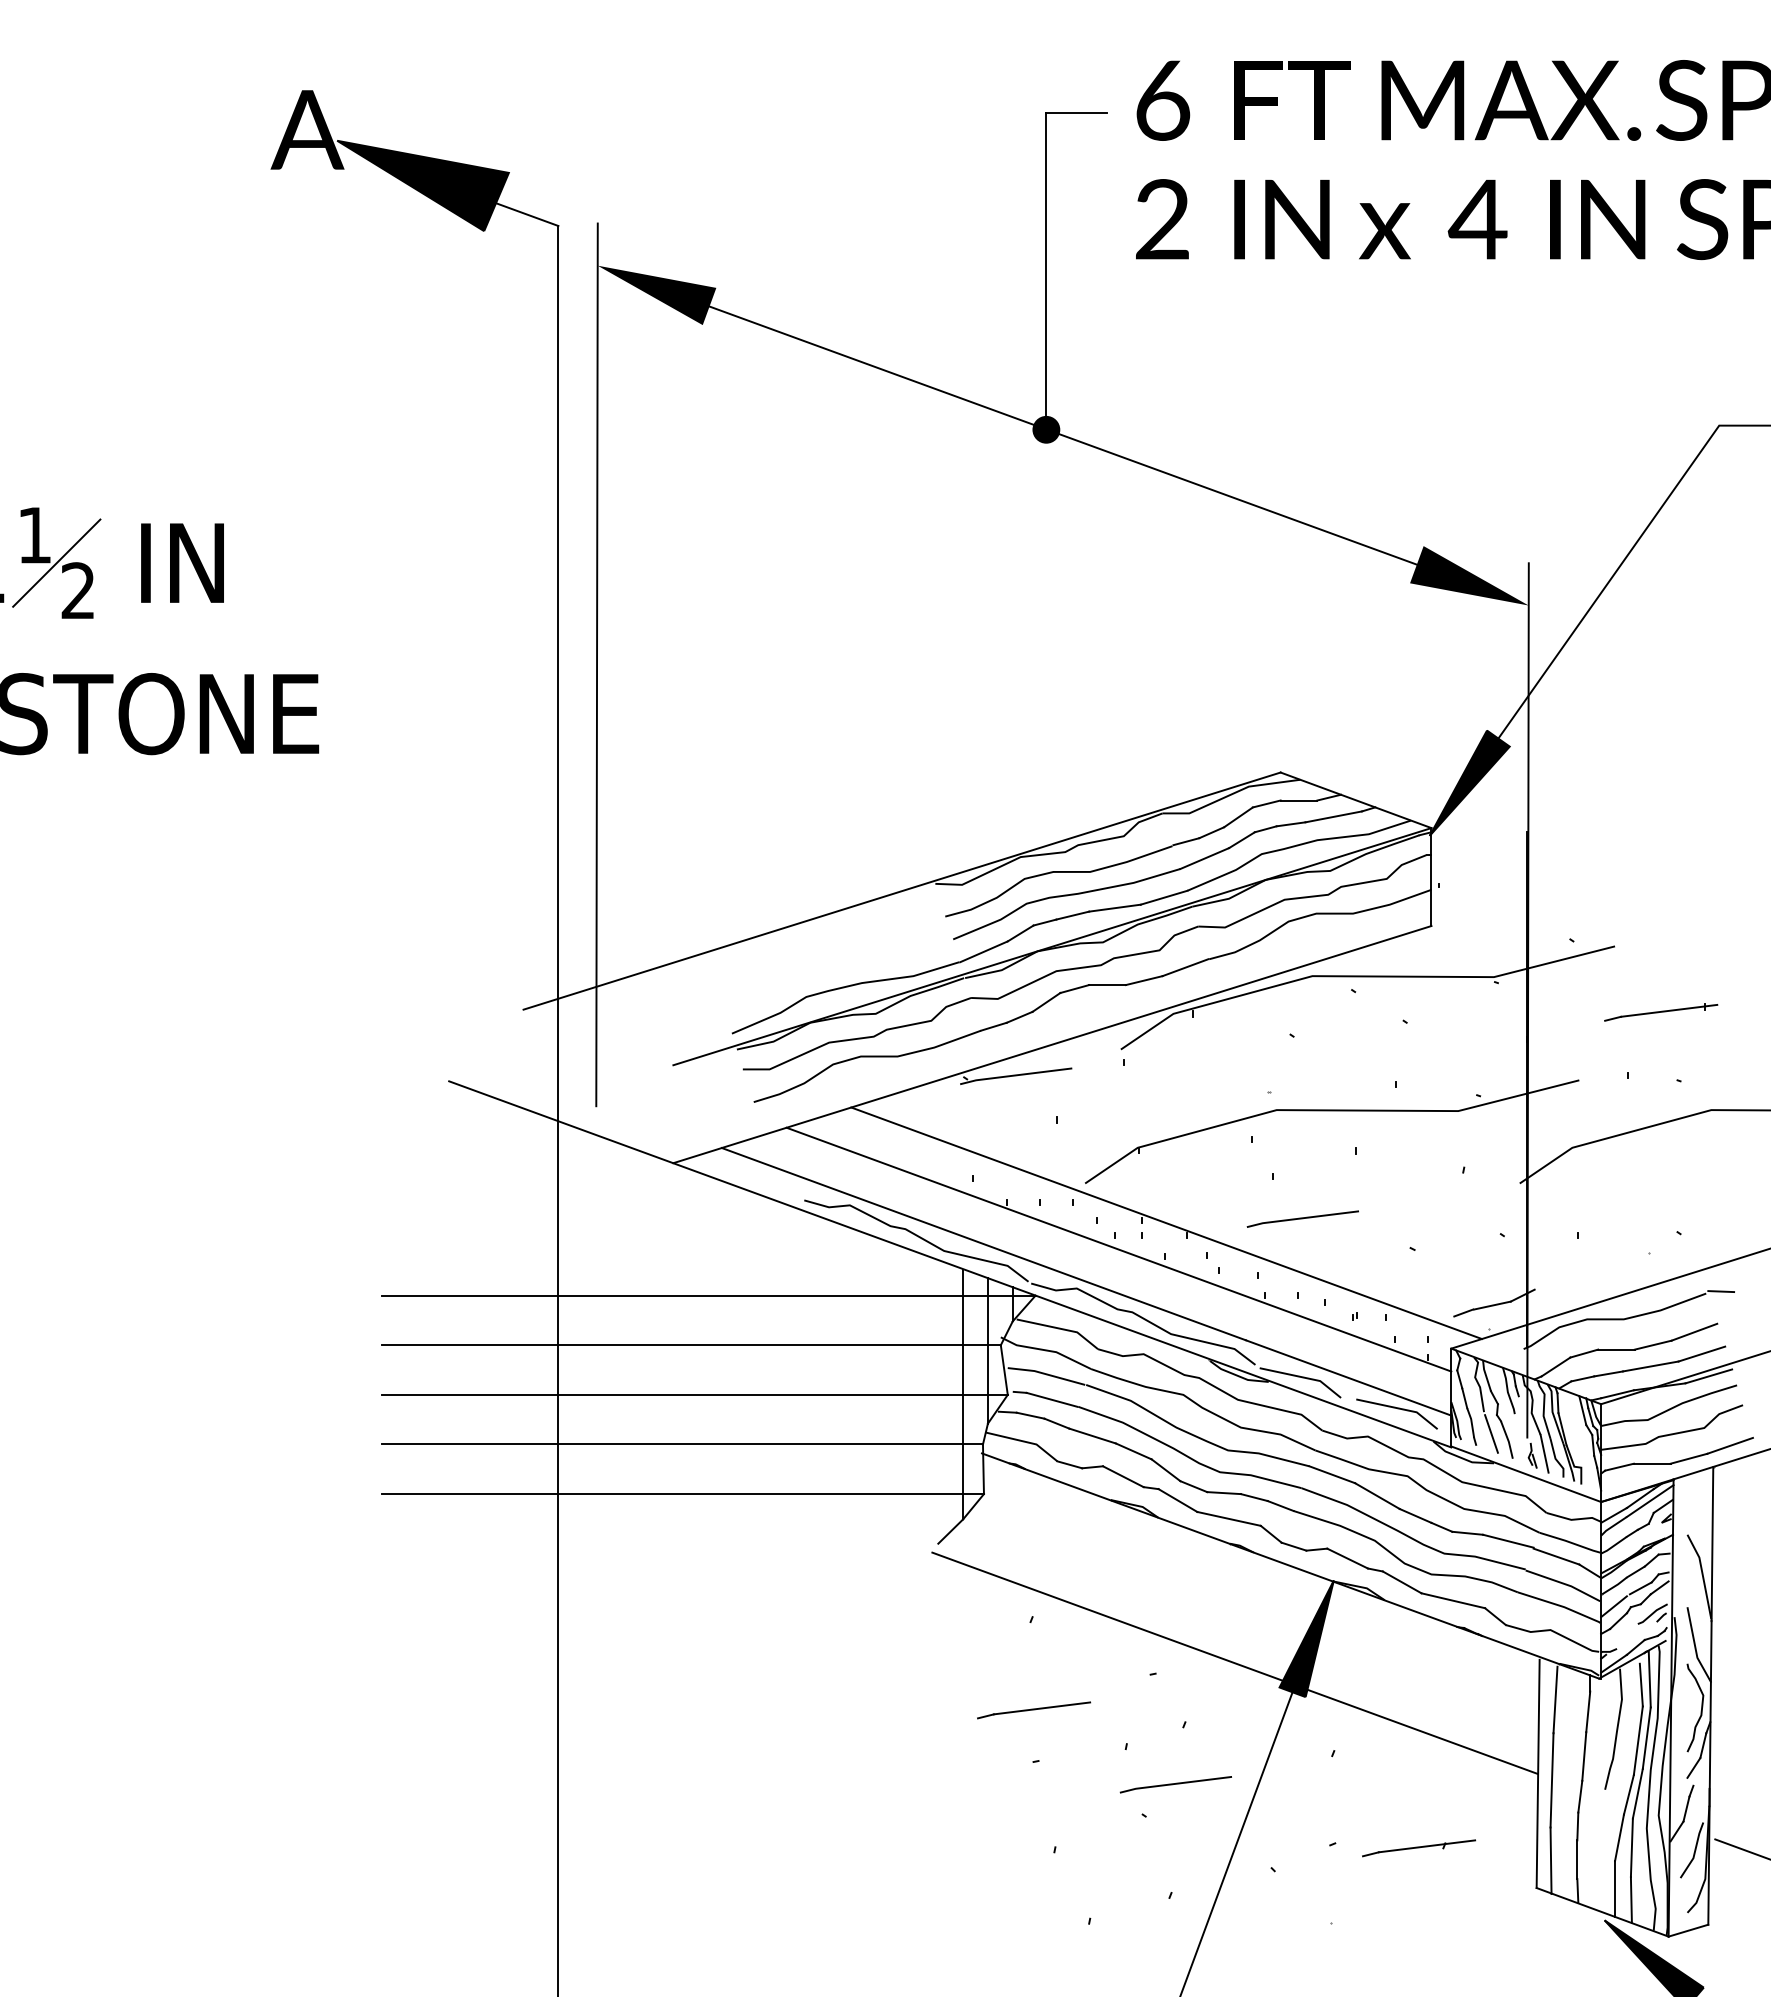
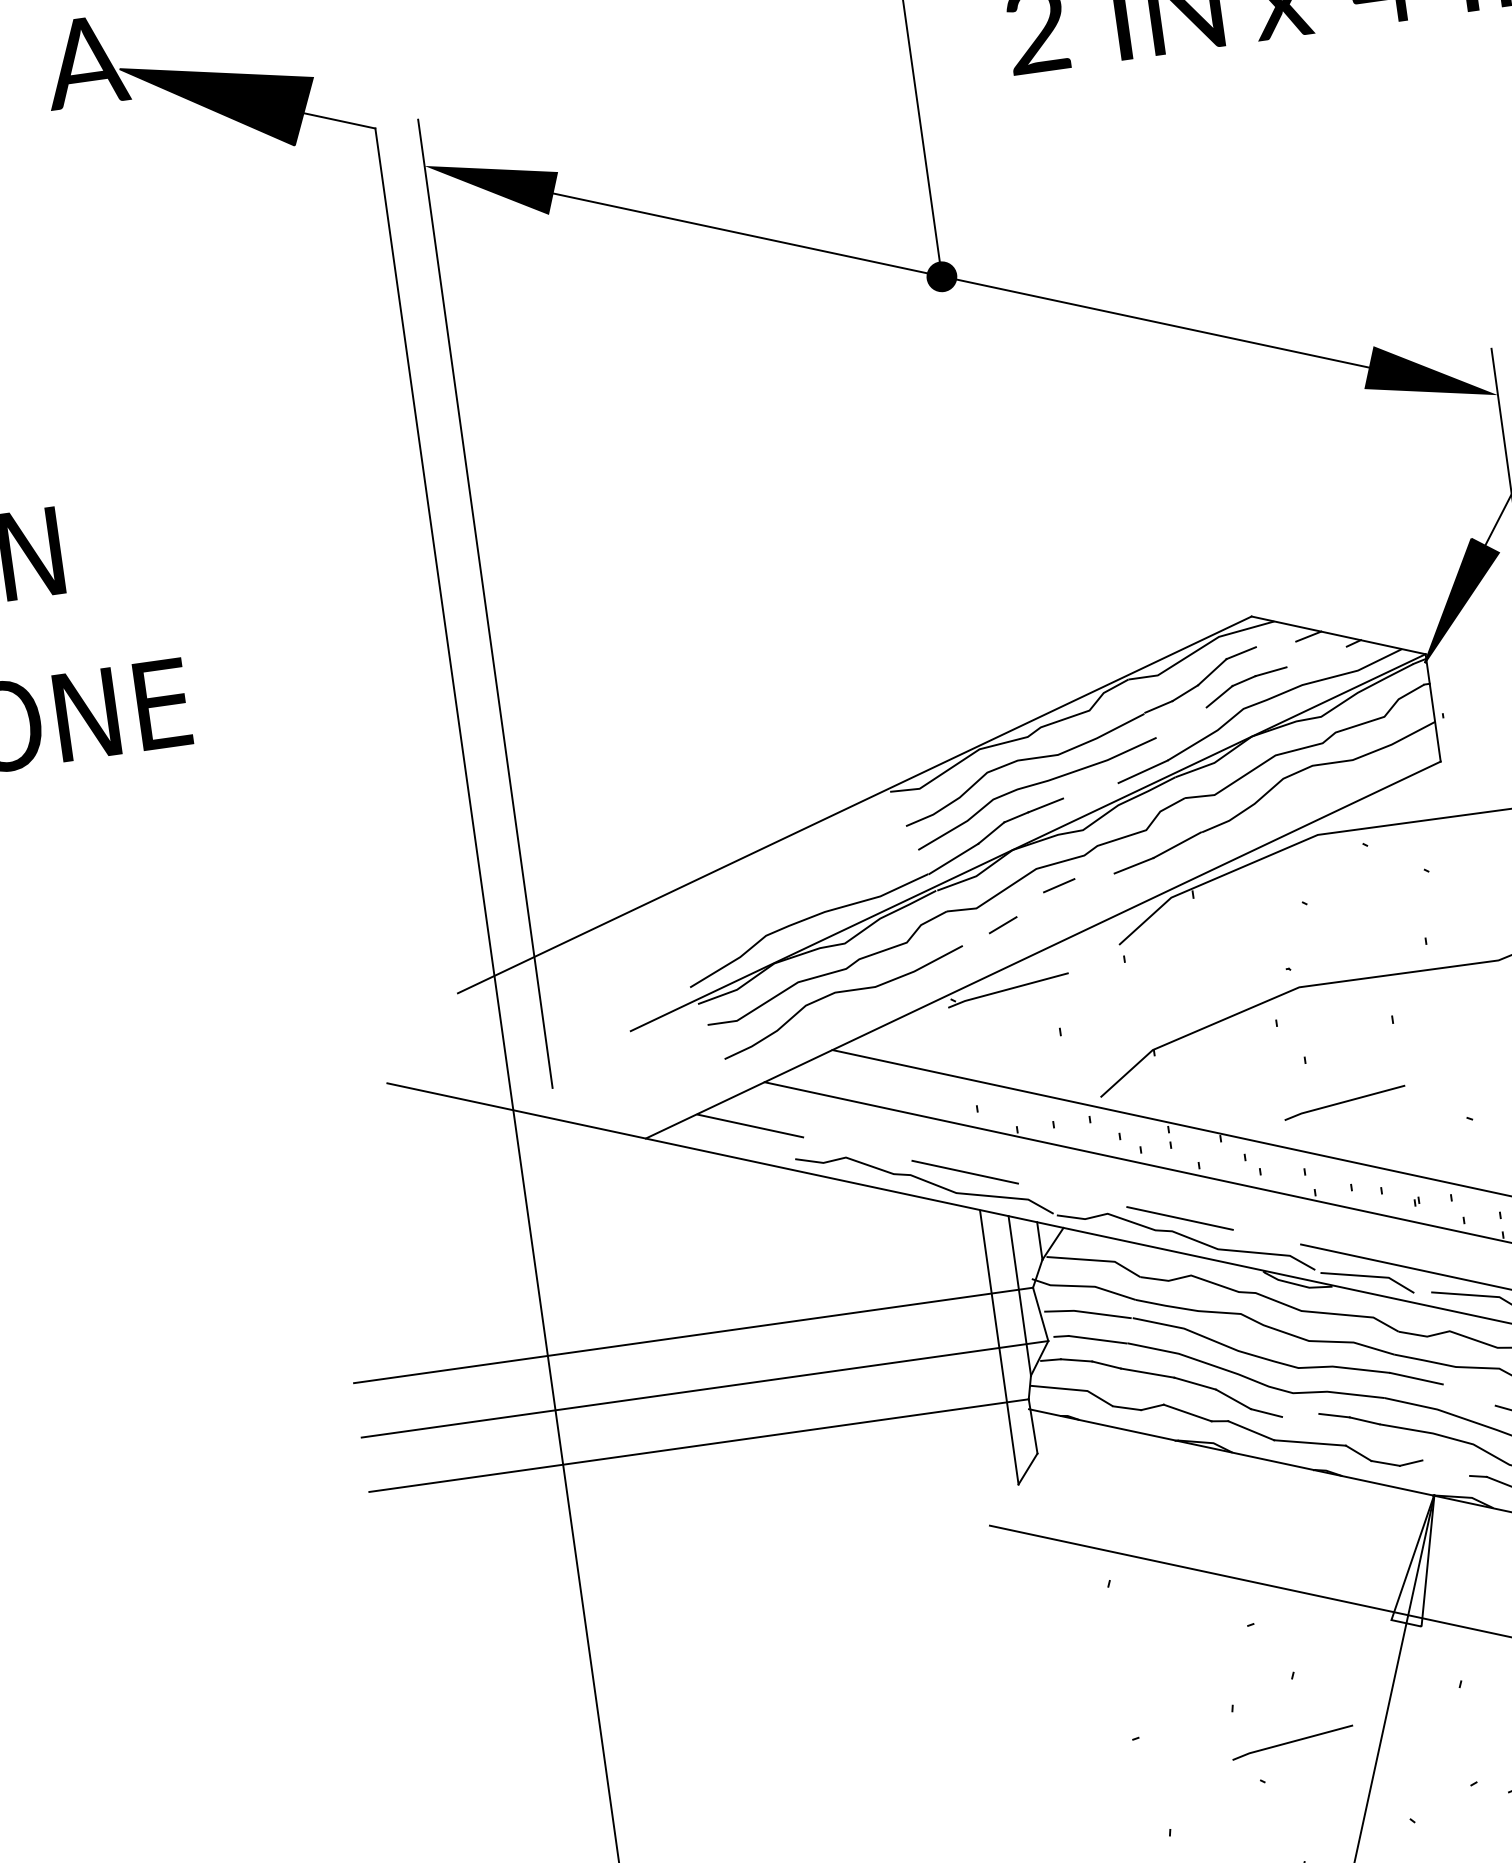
line: (1298, 800) -> (1275, 644), removed
line: (1333, 816) -> (1316, 656), removed
line: (1204, 858) -> (1181, 722), removed
line: (1114, 907) -> (1090, 790), removed
line: (1107, 985) -> (1094, 876), removed
line: (1046, 1002) -> (1030, 904), removed
line: (993, 1026) -> (975, 939), removed
line: (984, 1244) -> (999, 1179), solid -> dashed
line: (708, 1295) -> (704, 1278), removed
line: (1223, 1493) -> (1300, 1415), removed
line: (682, 1494) -> (706, 1500), removed
line: (1377, 1495) -> (1469, 1394), removed
line: (950, 1531) -> (1006, 1499), removed
line: (1347, 1558) -> (1446, 1468), removed
fill: (1306, 1638) -> (1413, 1562), removed
part: (1033, 1710) -> (1125, 1683), removed

